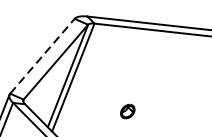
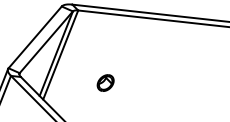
line: (42, 56) -> (35, 37), dashed -> solid
part: (127, 110) -> (105, 82), size x1.43

